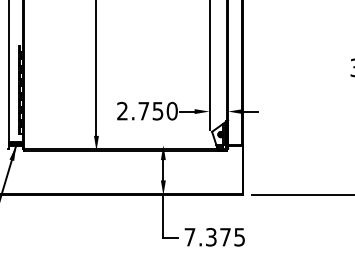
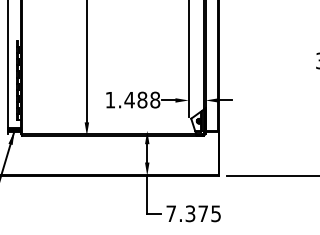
text: (147, 110) -> (132, 99), 2.750 -> 1.488

